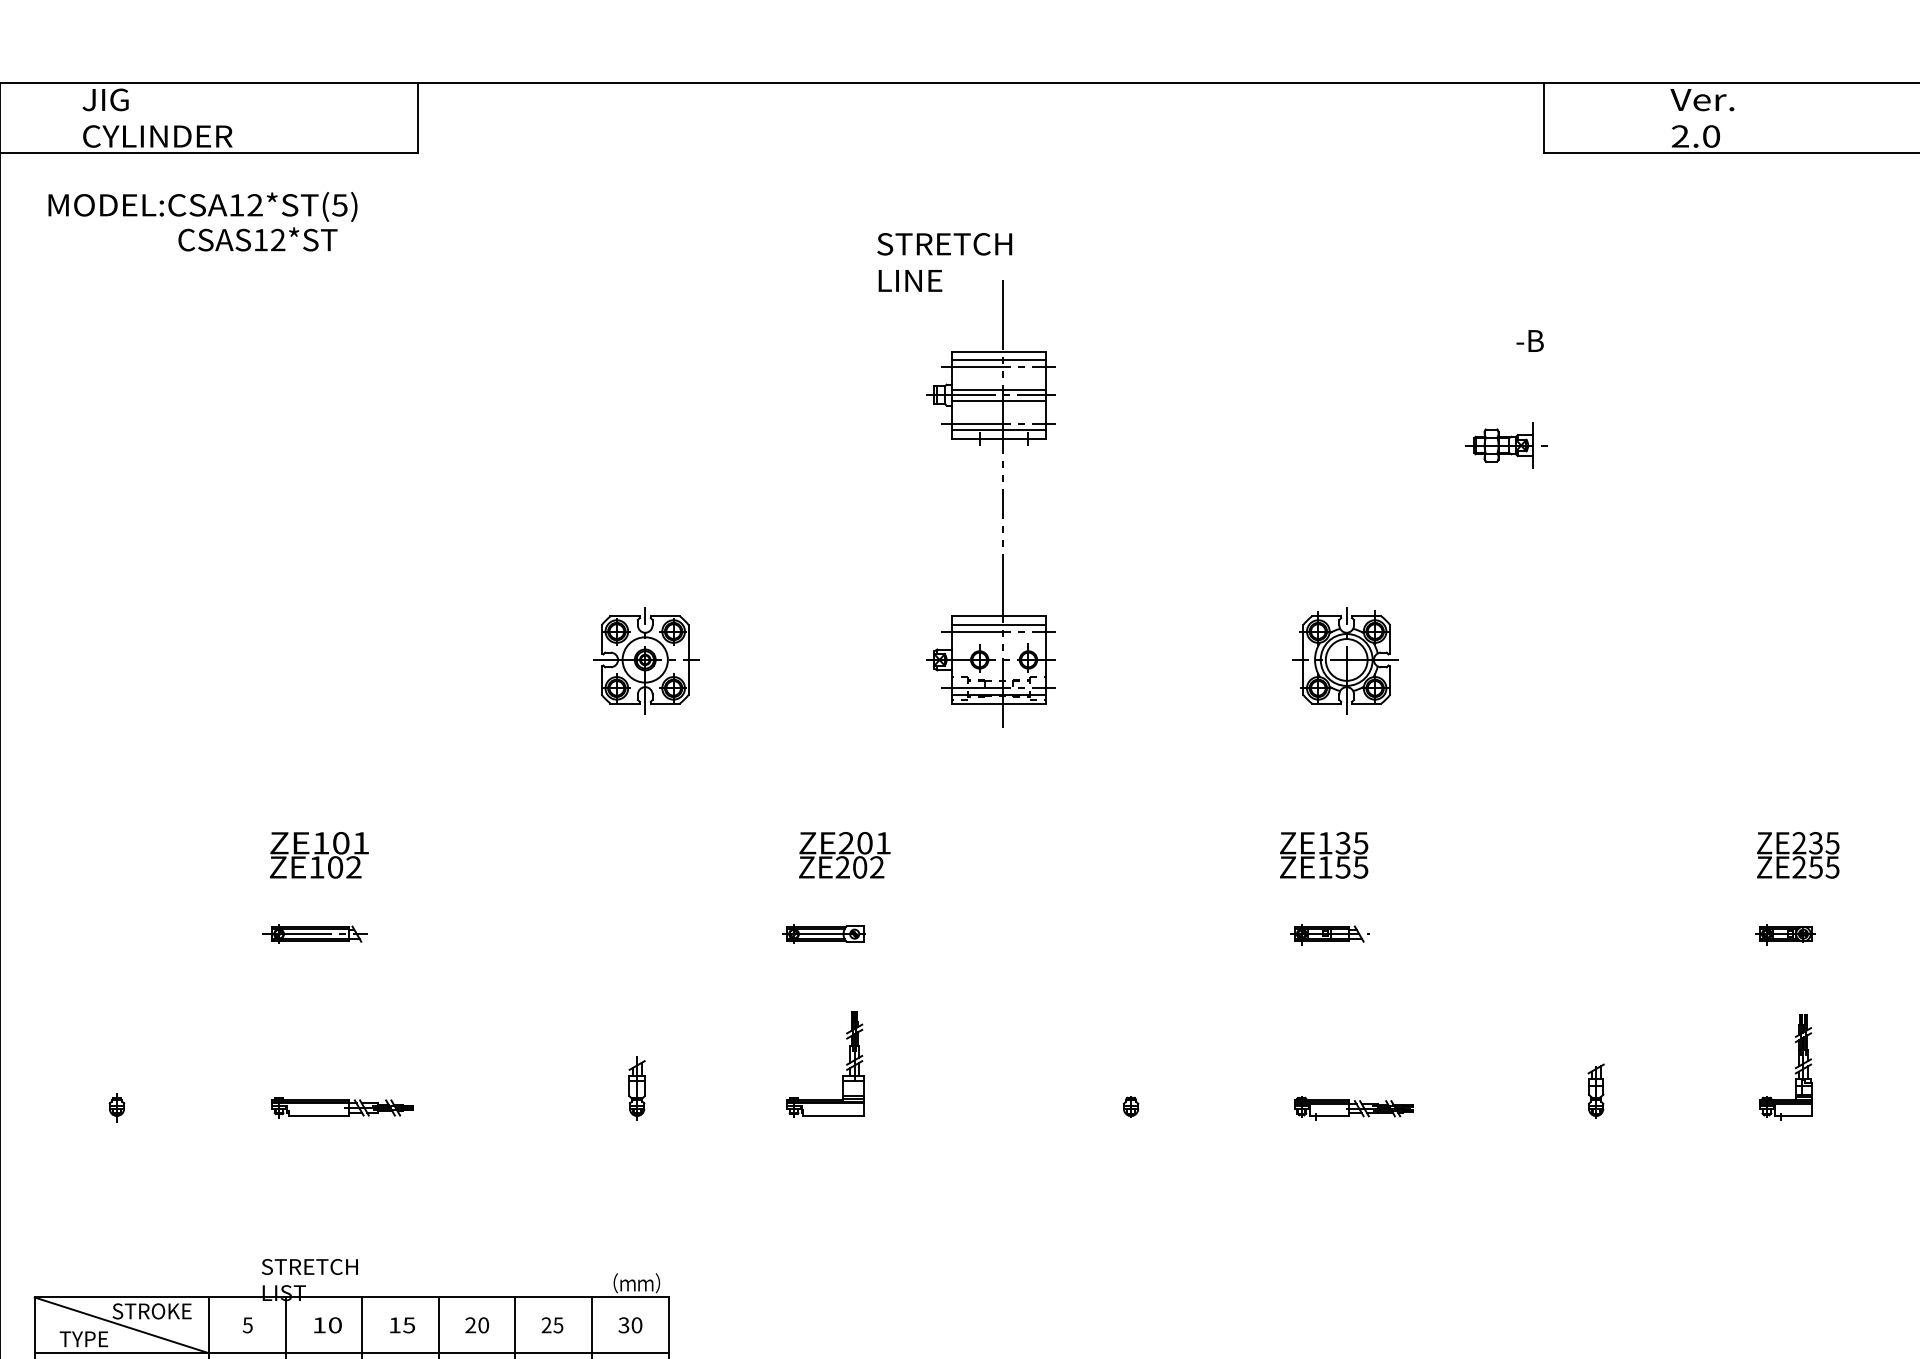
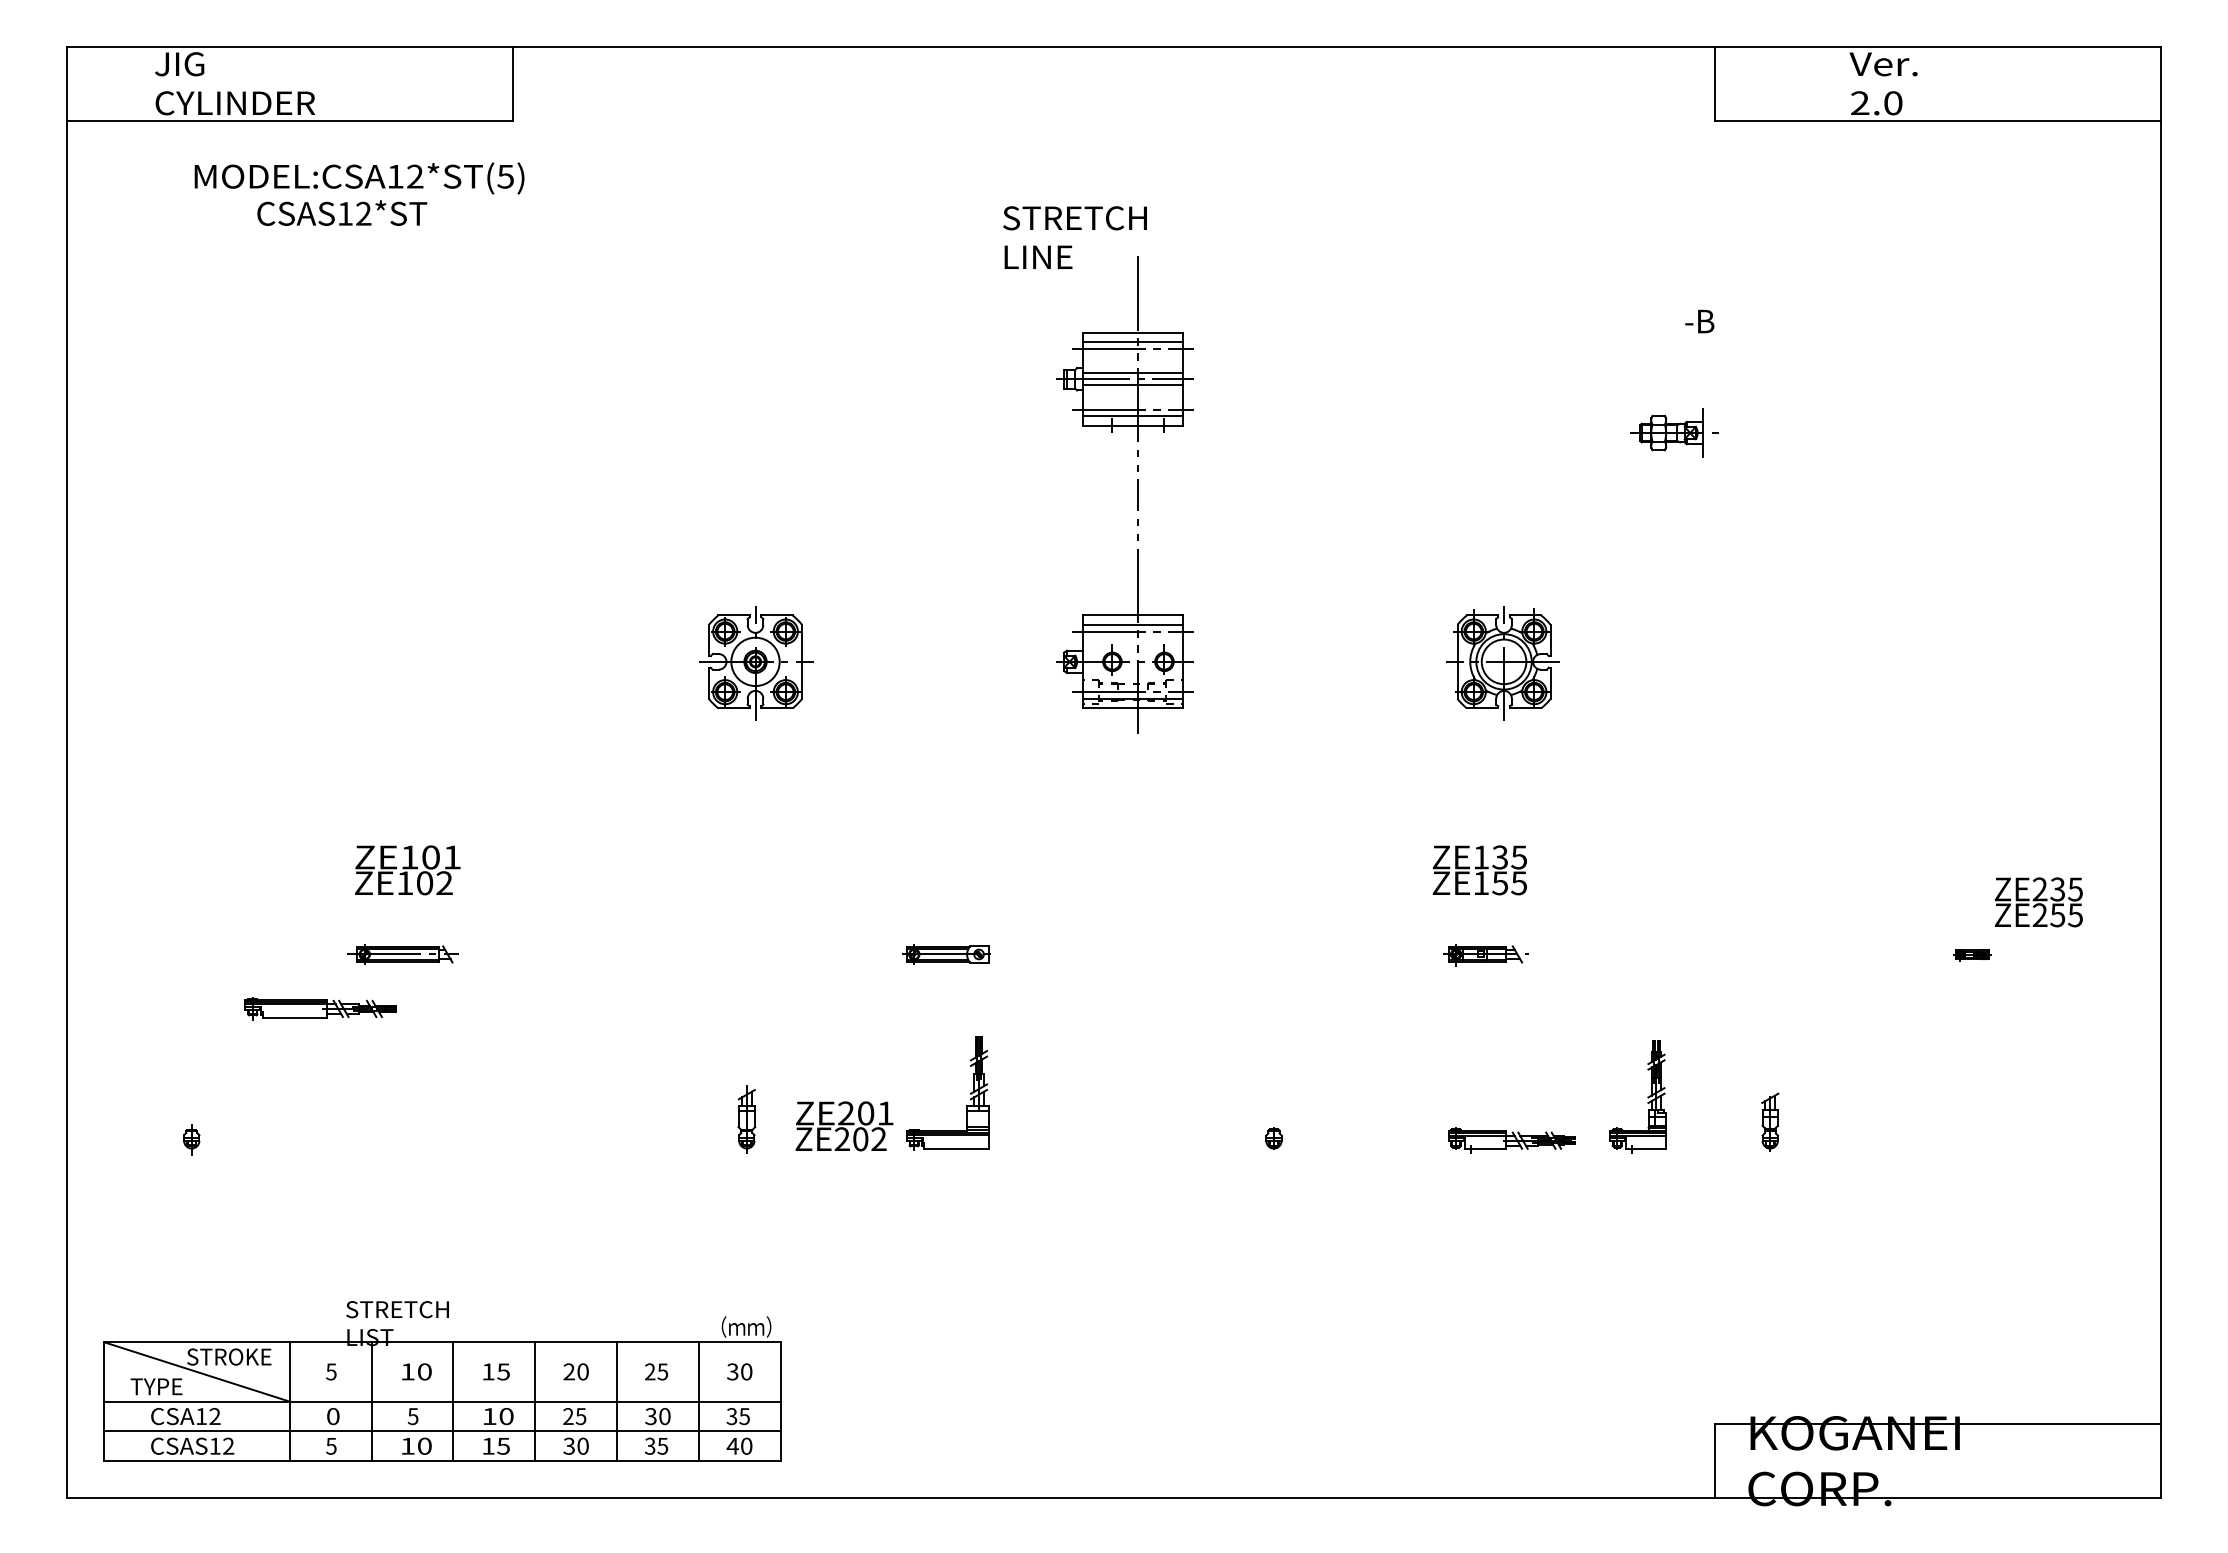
text: (202, 206) -> (359, 178), moved
text: (844, 855) -> (844, 1126), moved
text: (1797, 855) -> (2038, 902), moved
part: (1785, 935) -> (1972, 955), size x0.6
part: (1795, 1067) -> (1647, 1096), moved
part: (342, 1107) -> (320, 1008), moved

